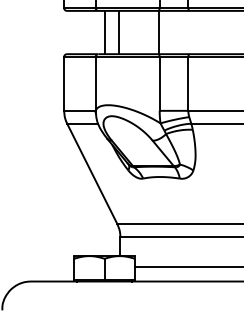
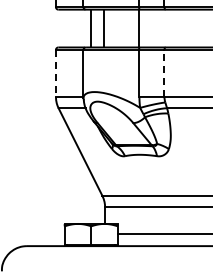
line: (188, 82) -> (164, 72), solid -> dashed
line: (63, 83) -> (55, 73), solid -> dashed

